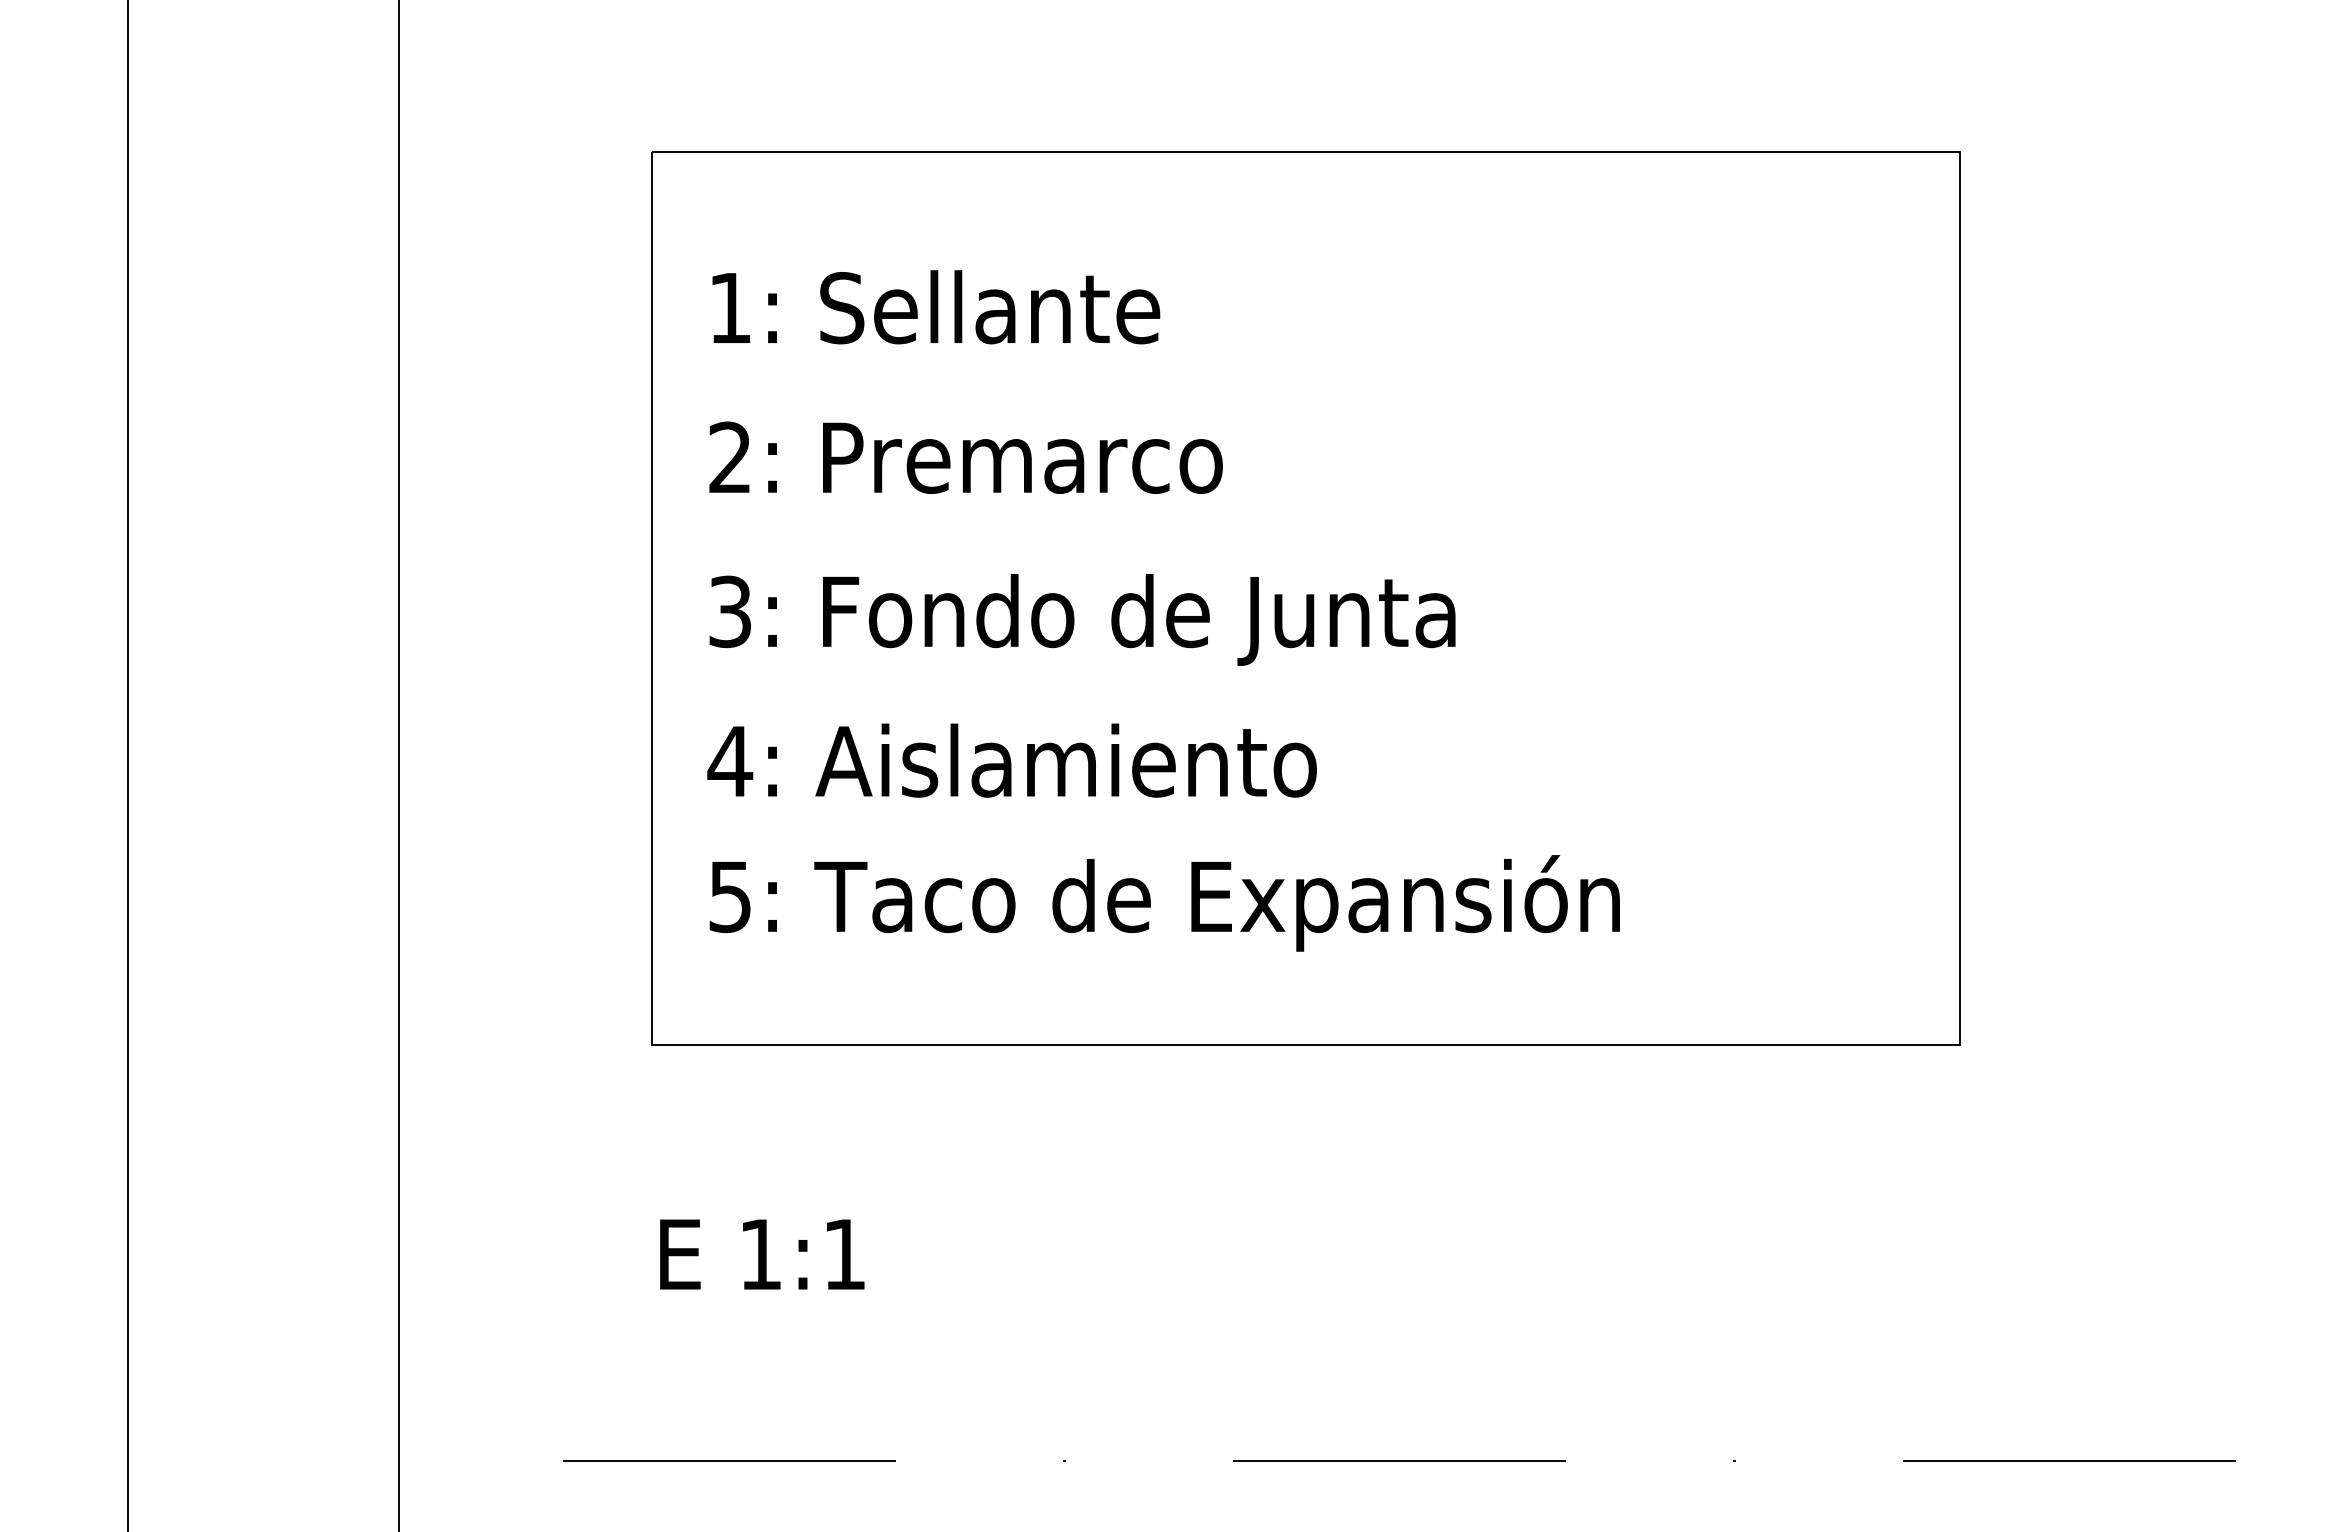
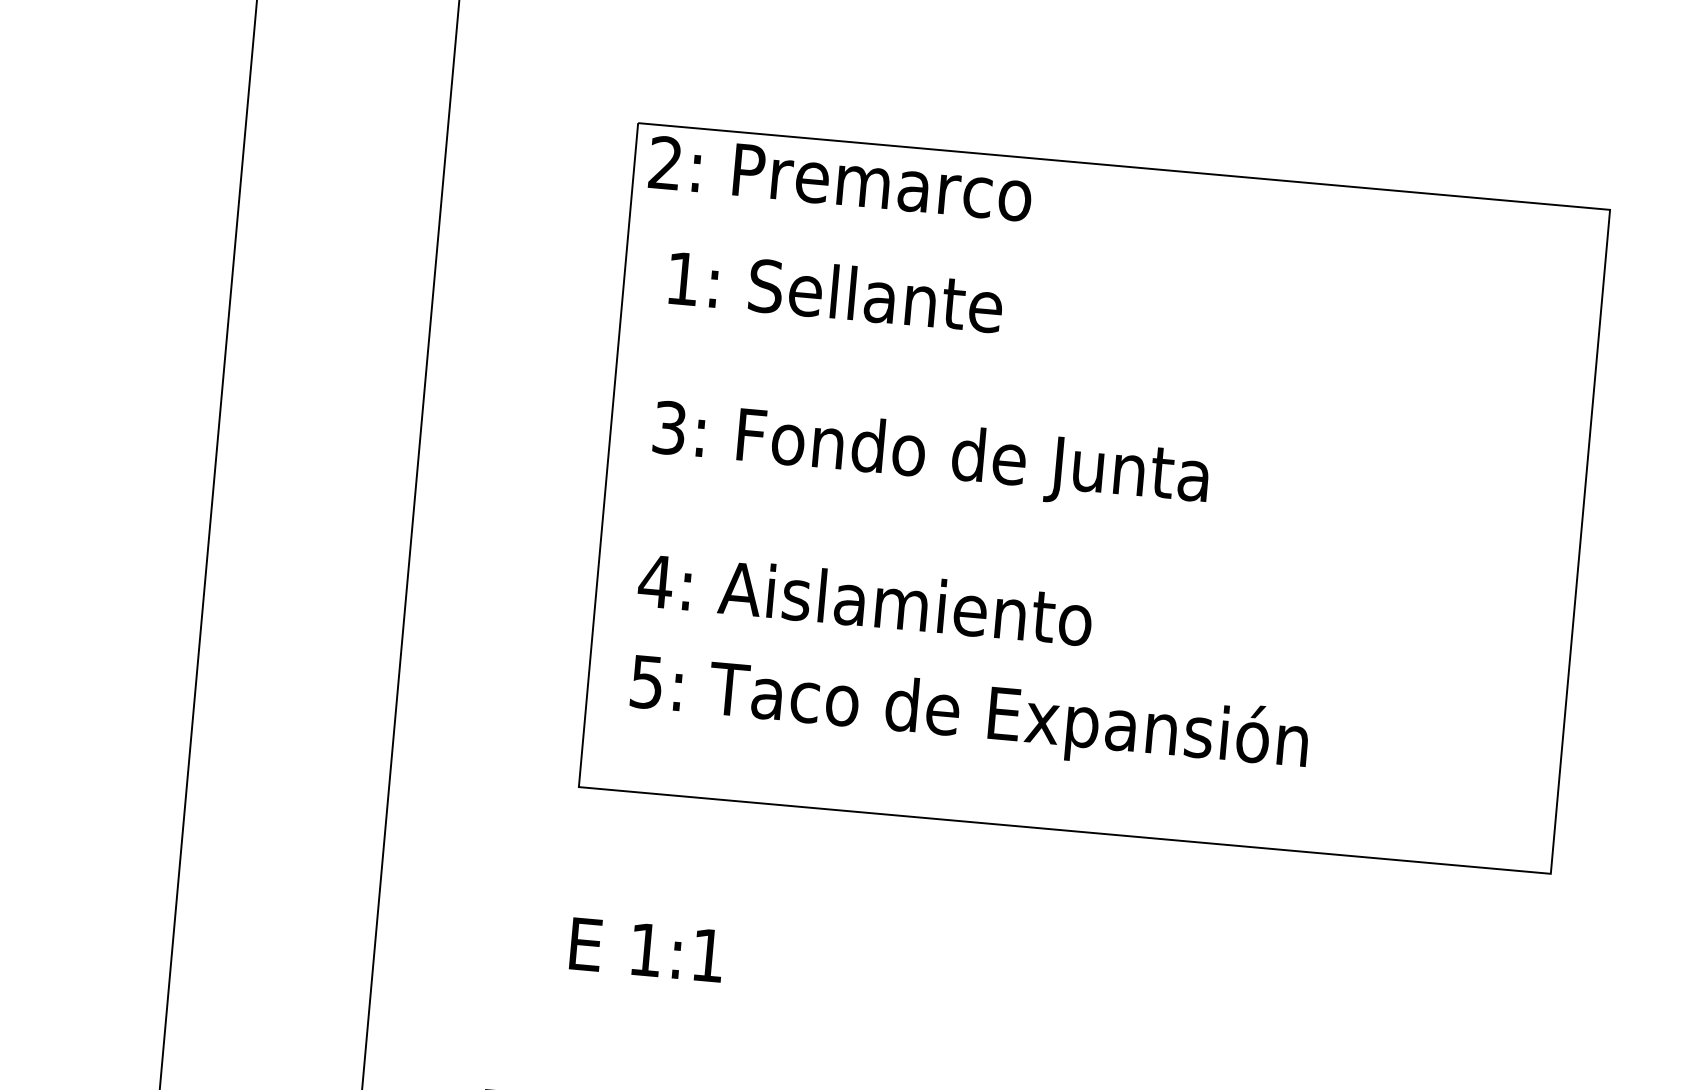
text: (936, 307) -> (836, 292), moved
text: (965, 457) -> (840, 178), moved
text: (1082, 619) -> (930, 457), moved

